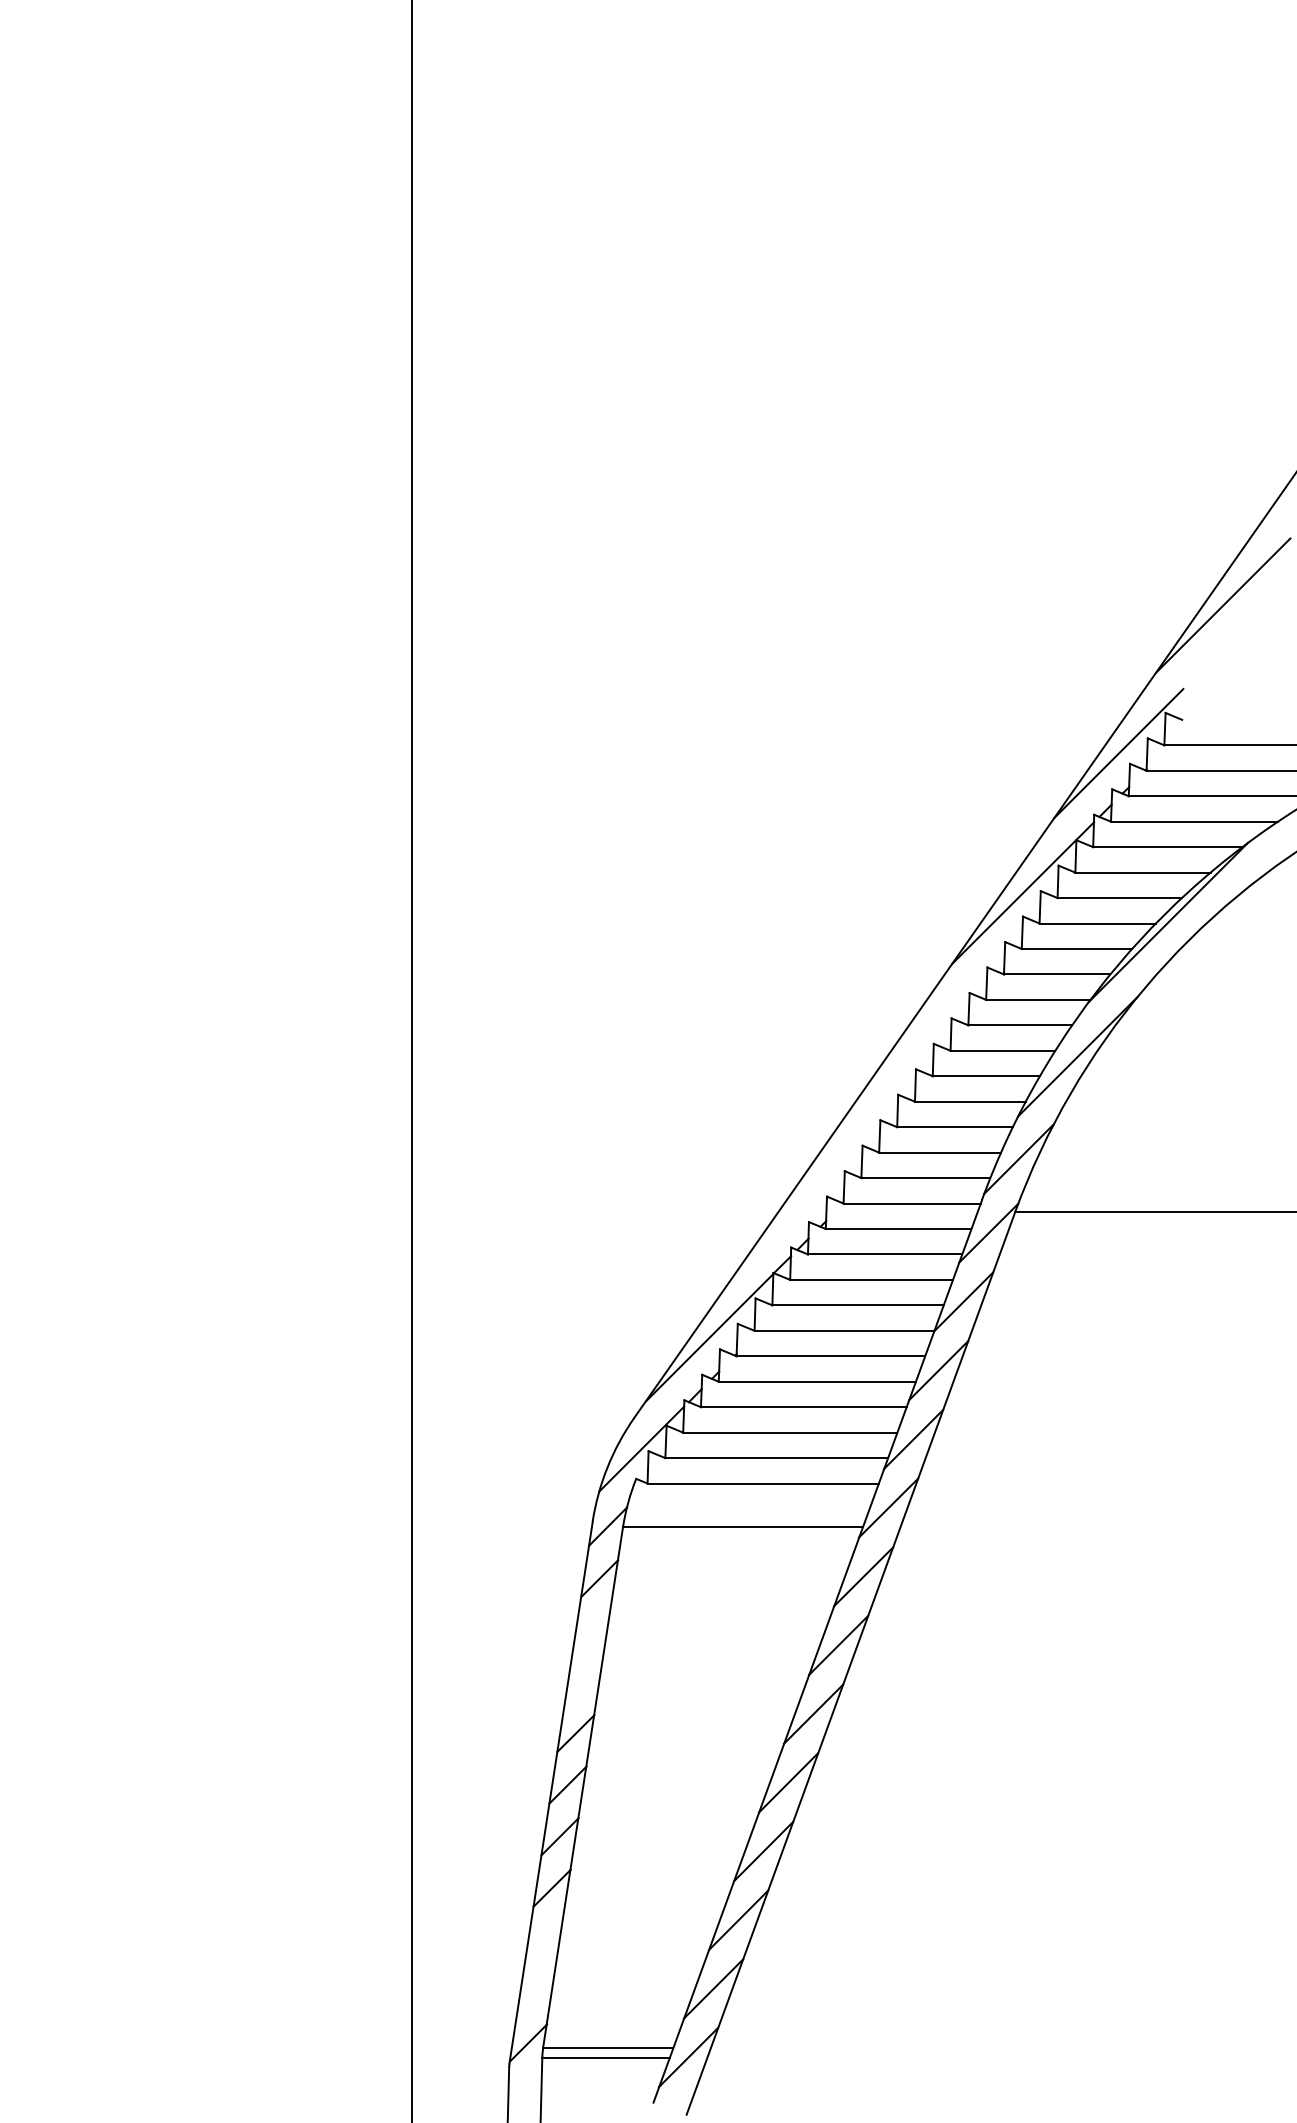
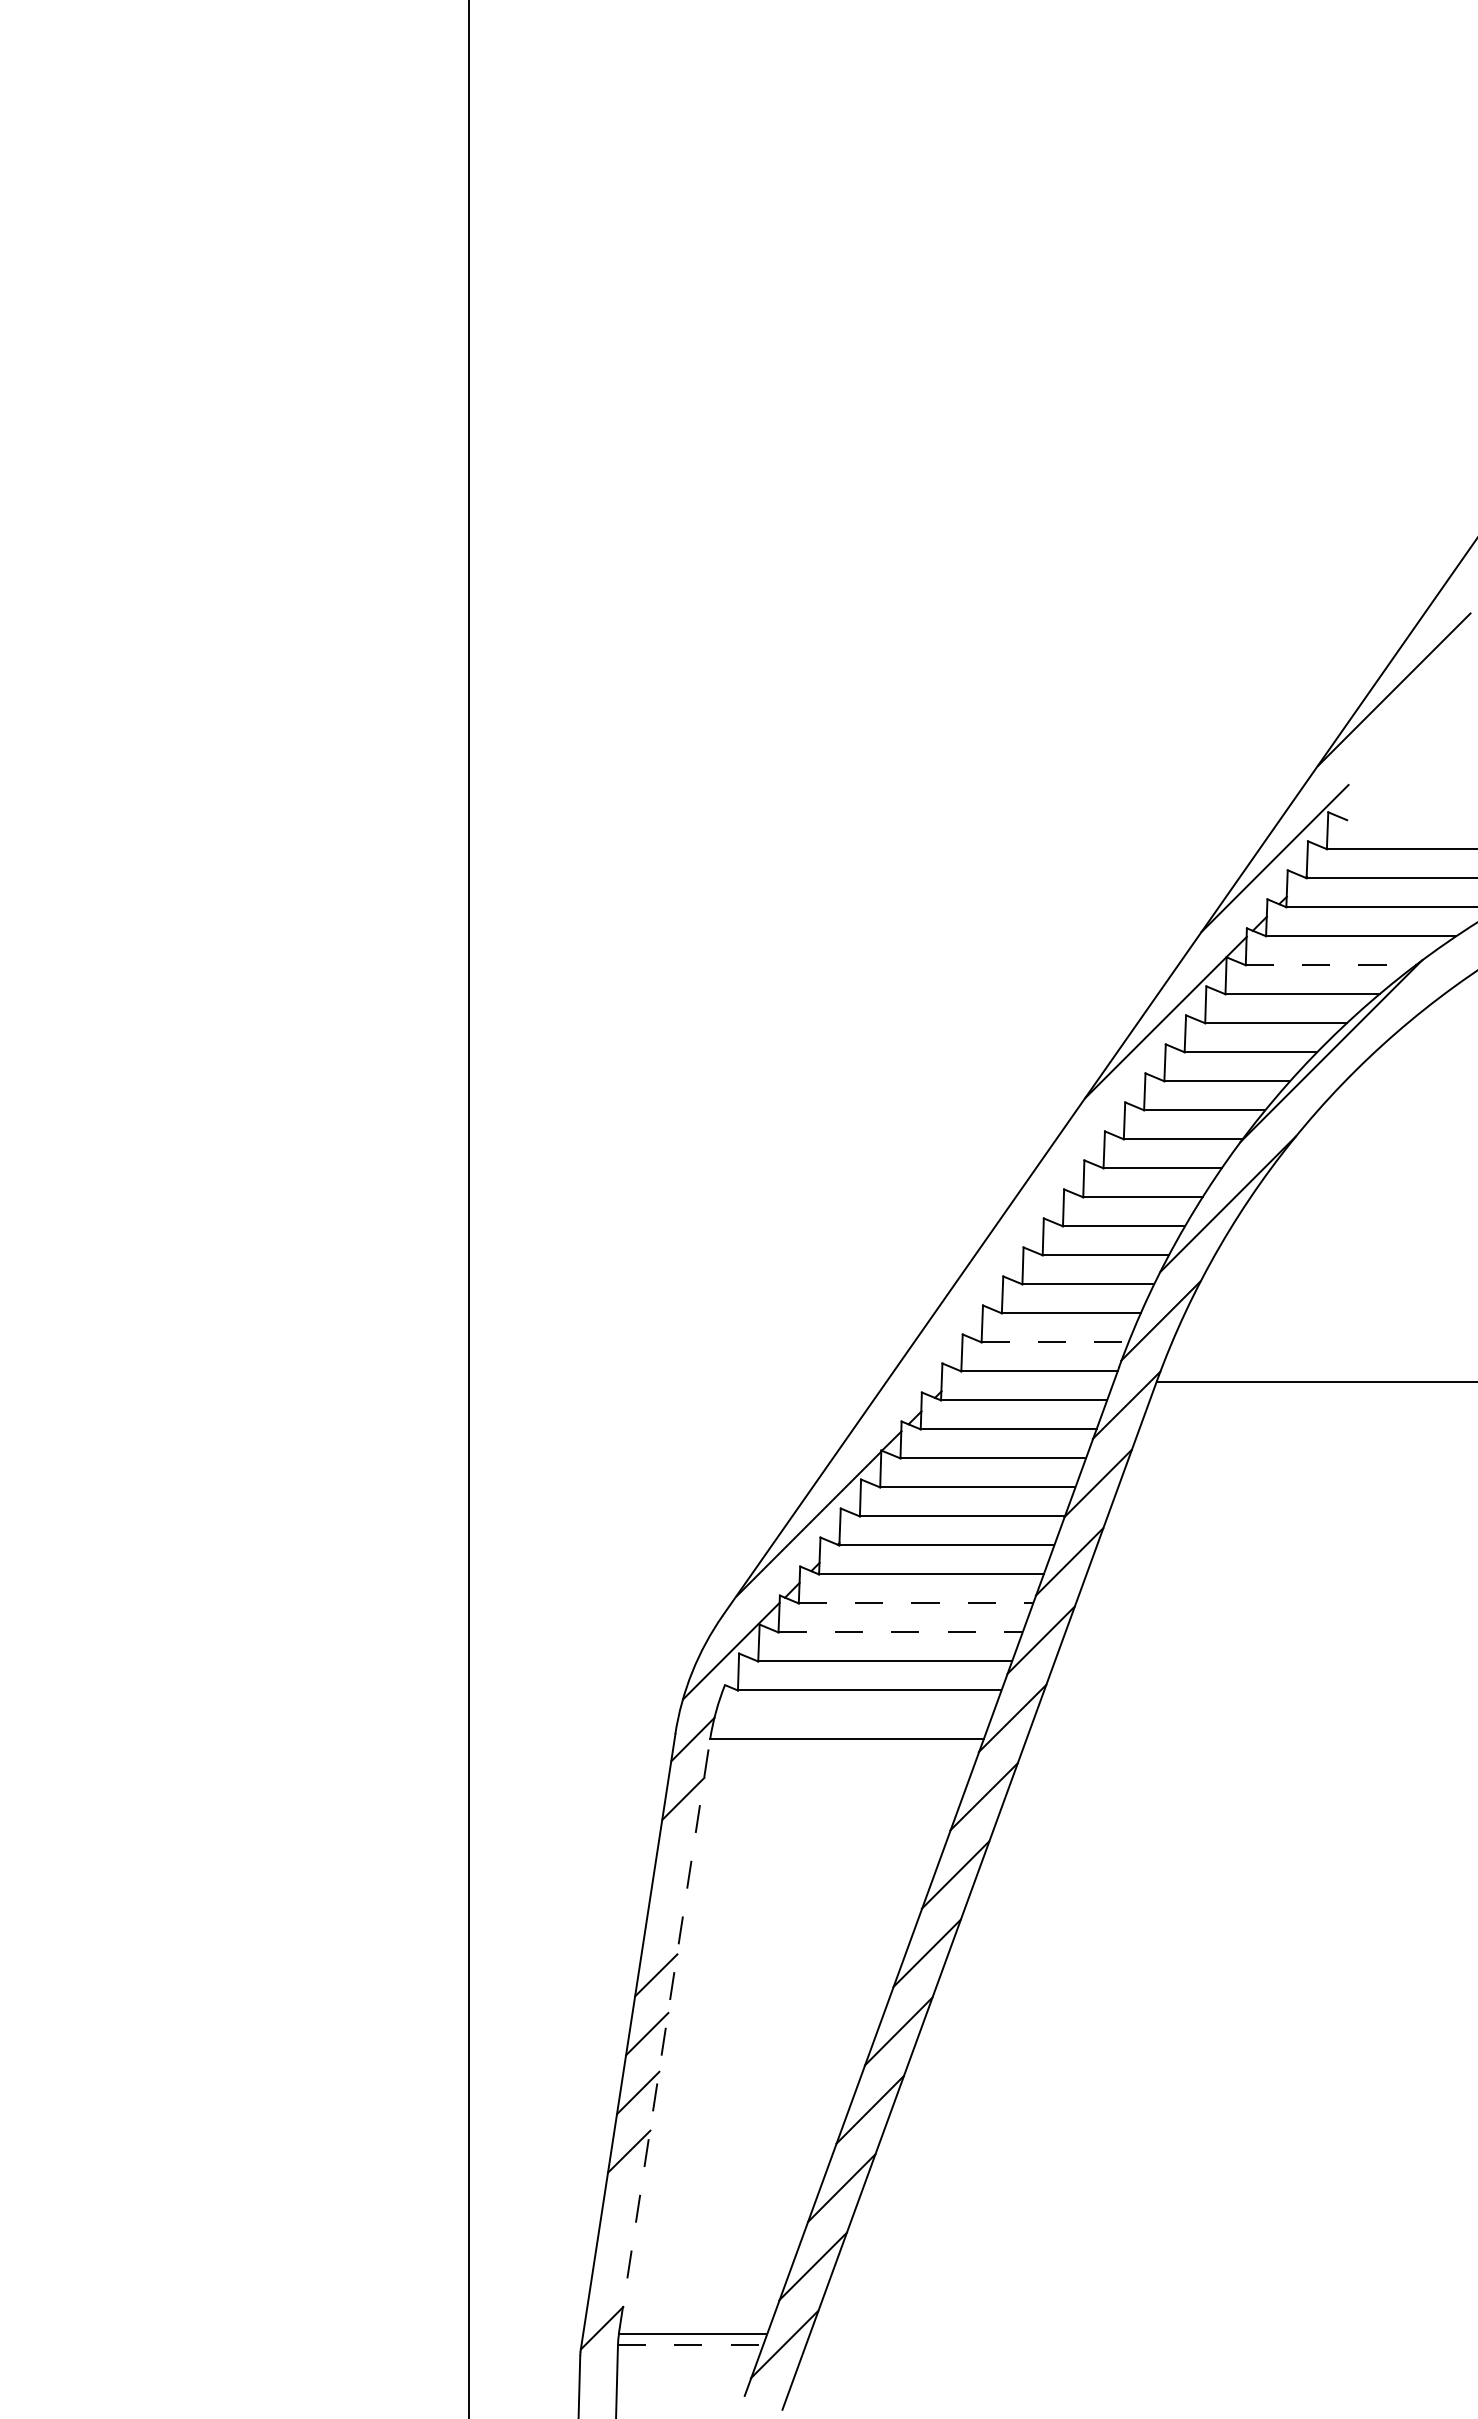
line: (1167, 847) -> (1330, 965), solid -> dashed
line: (925, 1178) -> (1054, 1342), solid -> dashed
line: (803, 1407) -> (915, 1603), solid -> dashed
line: (790, 1432) -> (900, 1632), solid -> dashed
line: (583, 1787) -> (664, 2036), solid -> dashed
line: (606, 2057) -> (691, 2344), solid -> dashed

